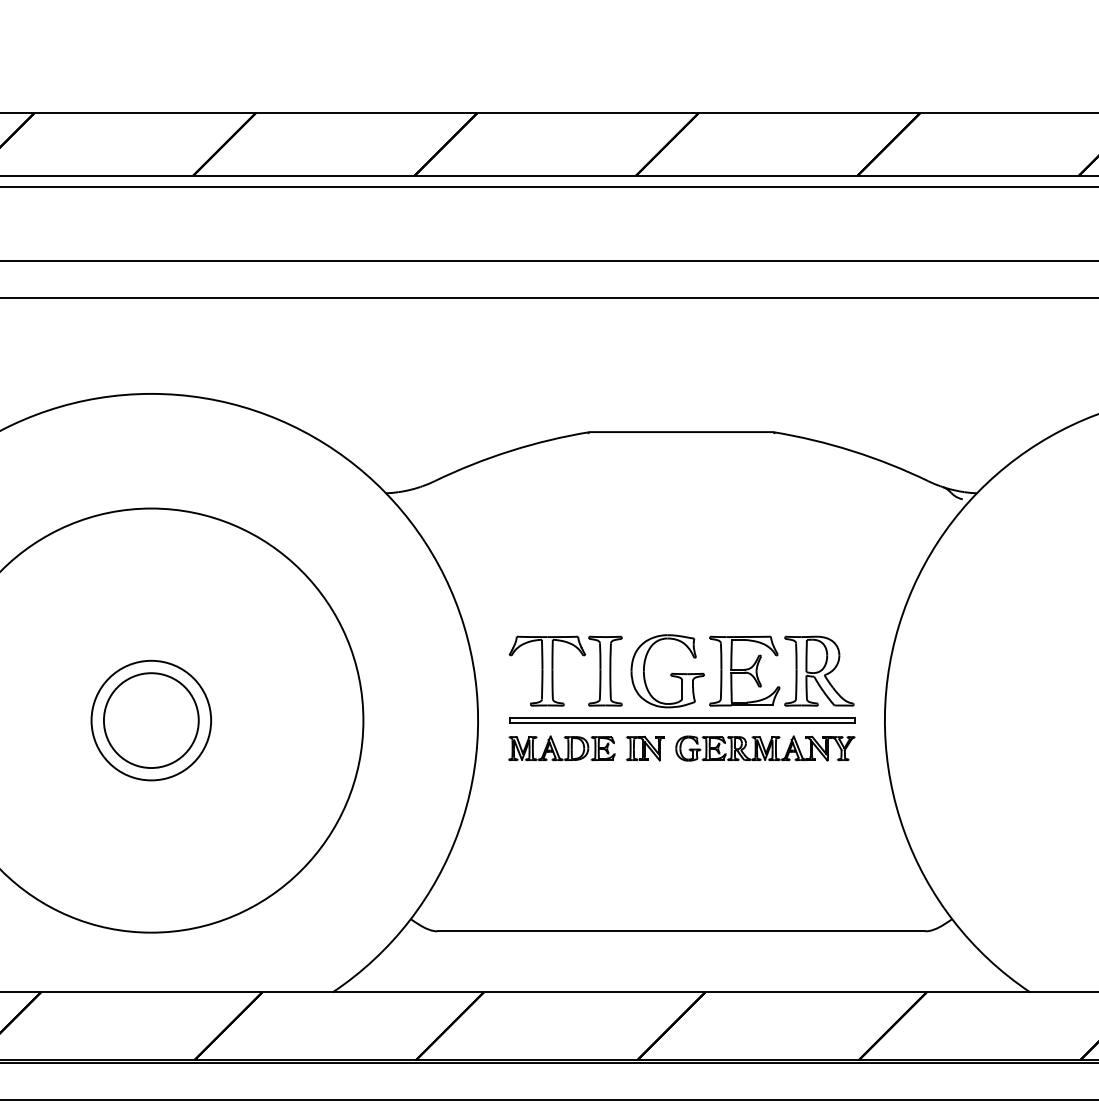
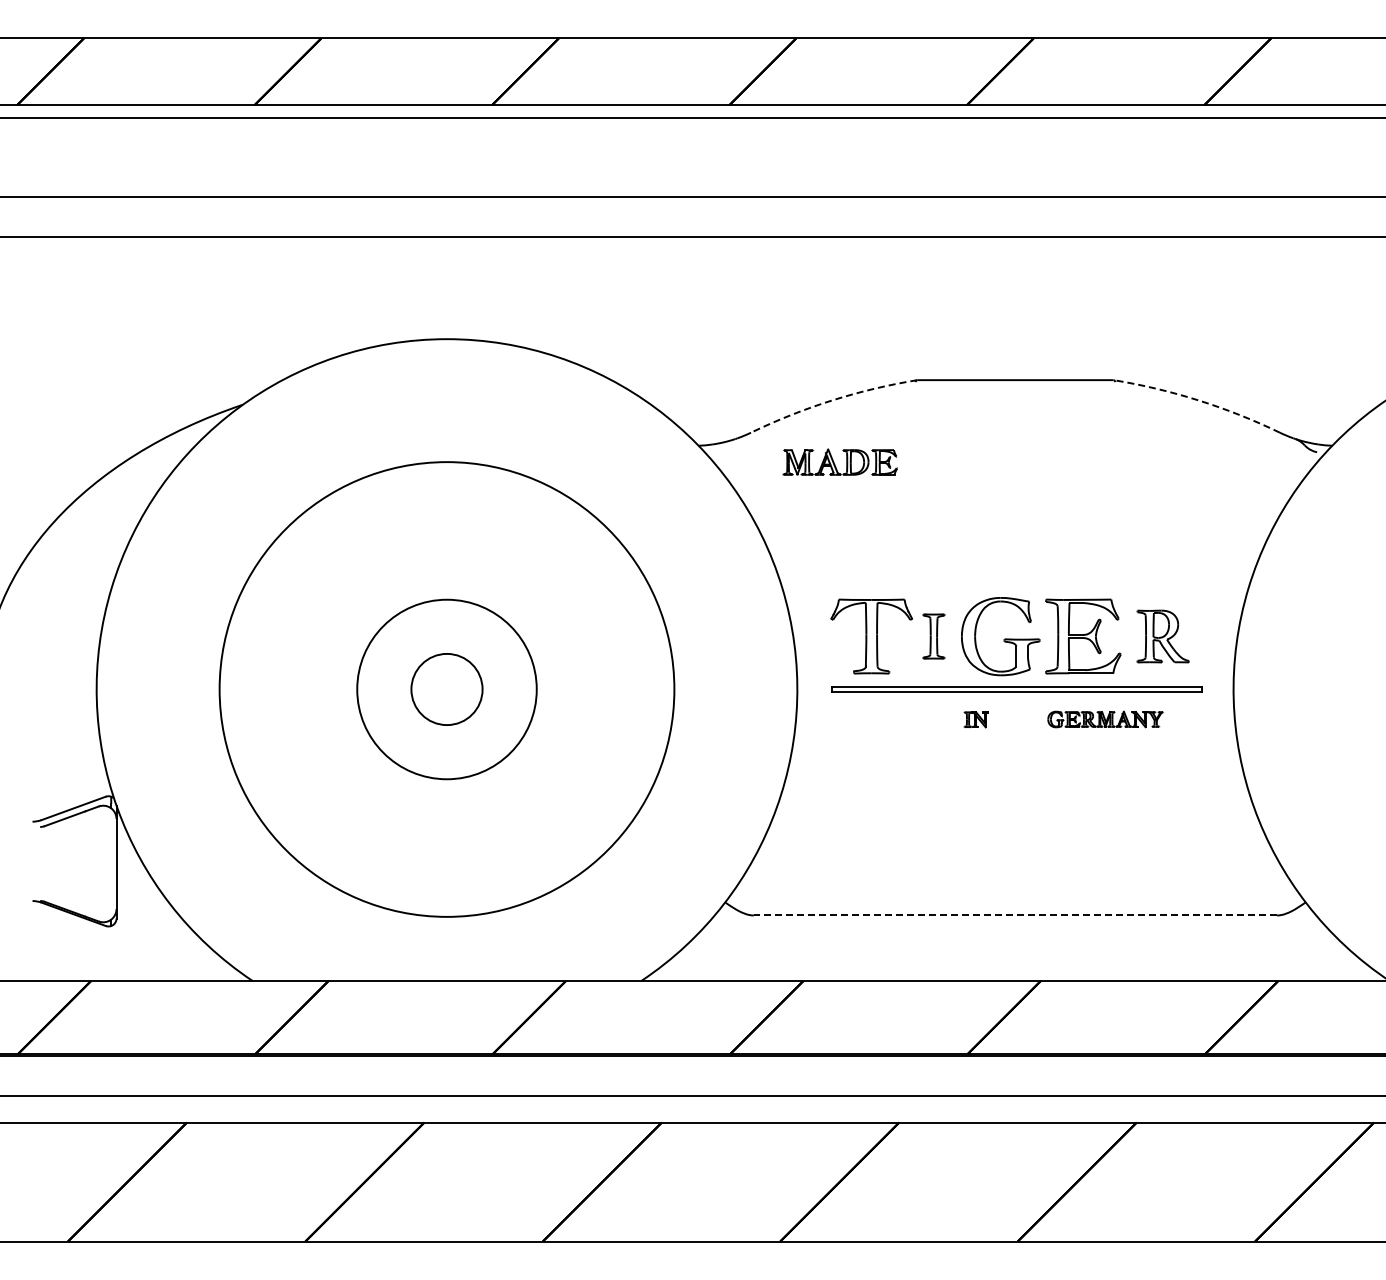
arc: (510, 451) -> (832, 400), solid -> dashed
arc: (852, 451) -> (1198, 400), solid -> dashed
part: (605, 671) -> (933, 636), size x0.6
part: (818, 671) -> (1162, 636), size x0.7
circle: (150, 720) -> (446, 689), size x0.7
circle: (150, 720) -> (446, 689), size x1.4
part: (561, 747) -> (839, 461), moved
part: (644, 748) -> (975, 719), size x0.6
part: (765, 748) -> (1105, 719), size x0.6
line: (681, 931) -> (1015, 915), solid -> dashed

